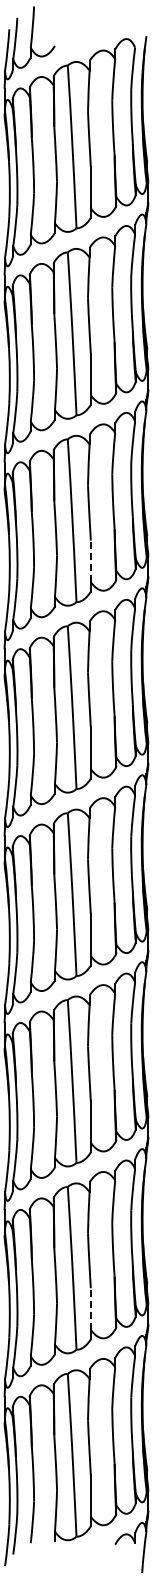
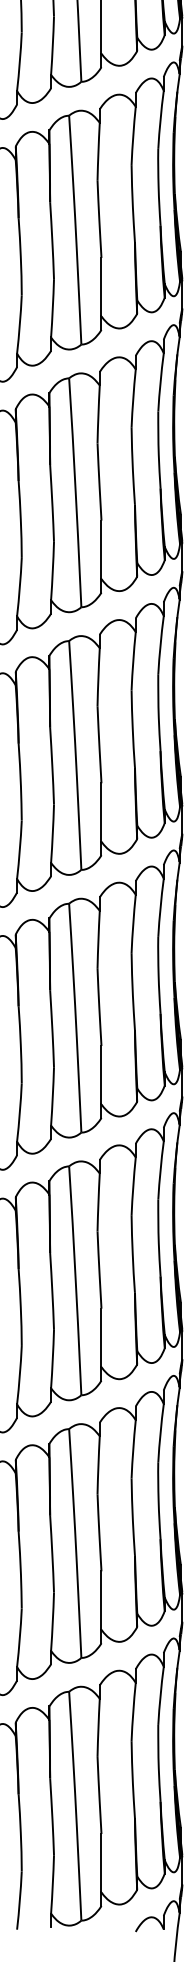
line: (90, 561) -> (101, 550), dashed -> solid
line: (90, 1308) -> (101, 1599), dashed -> solid

